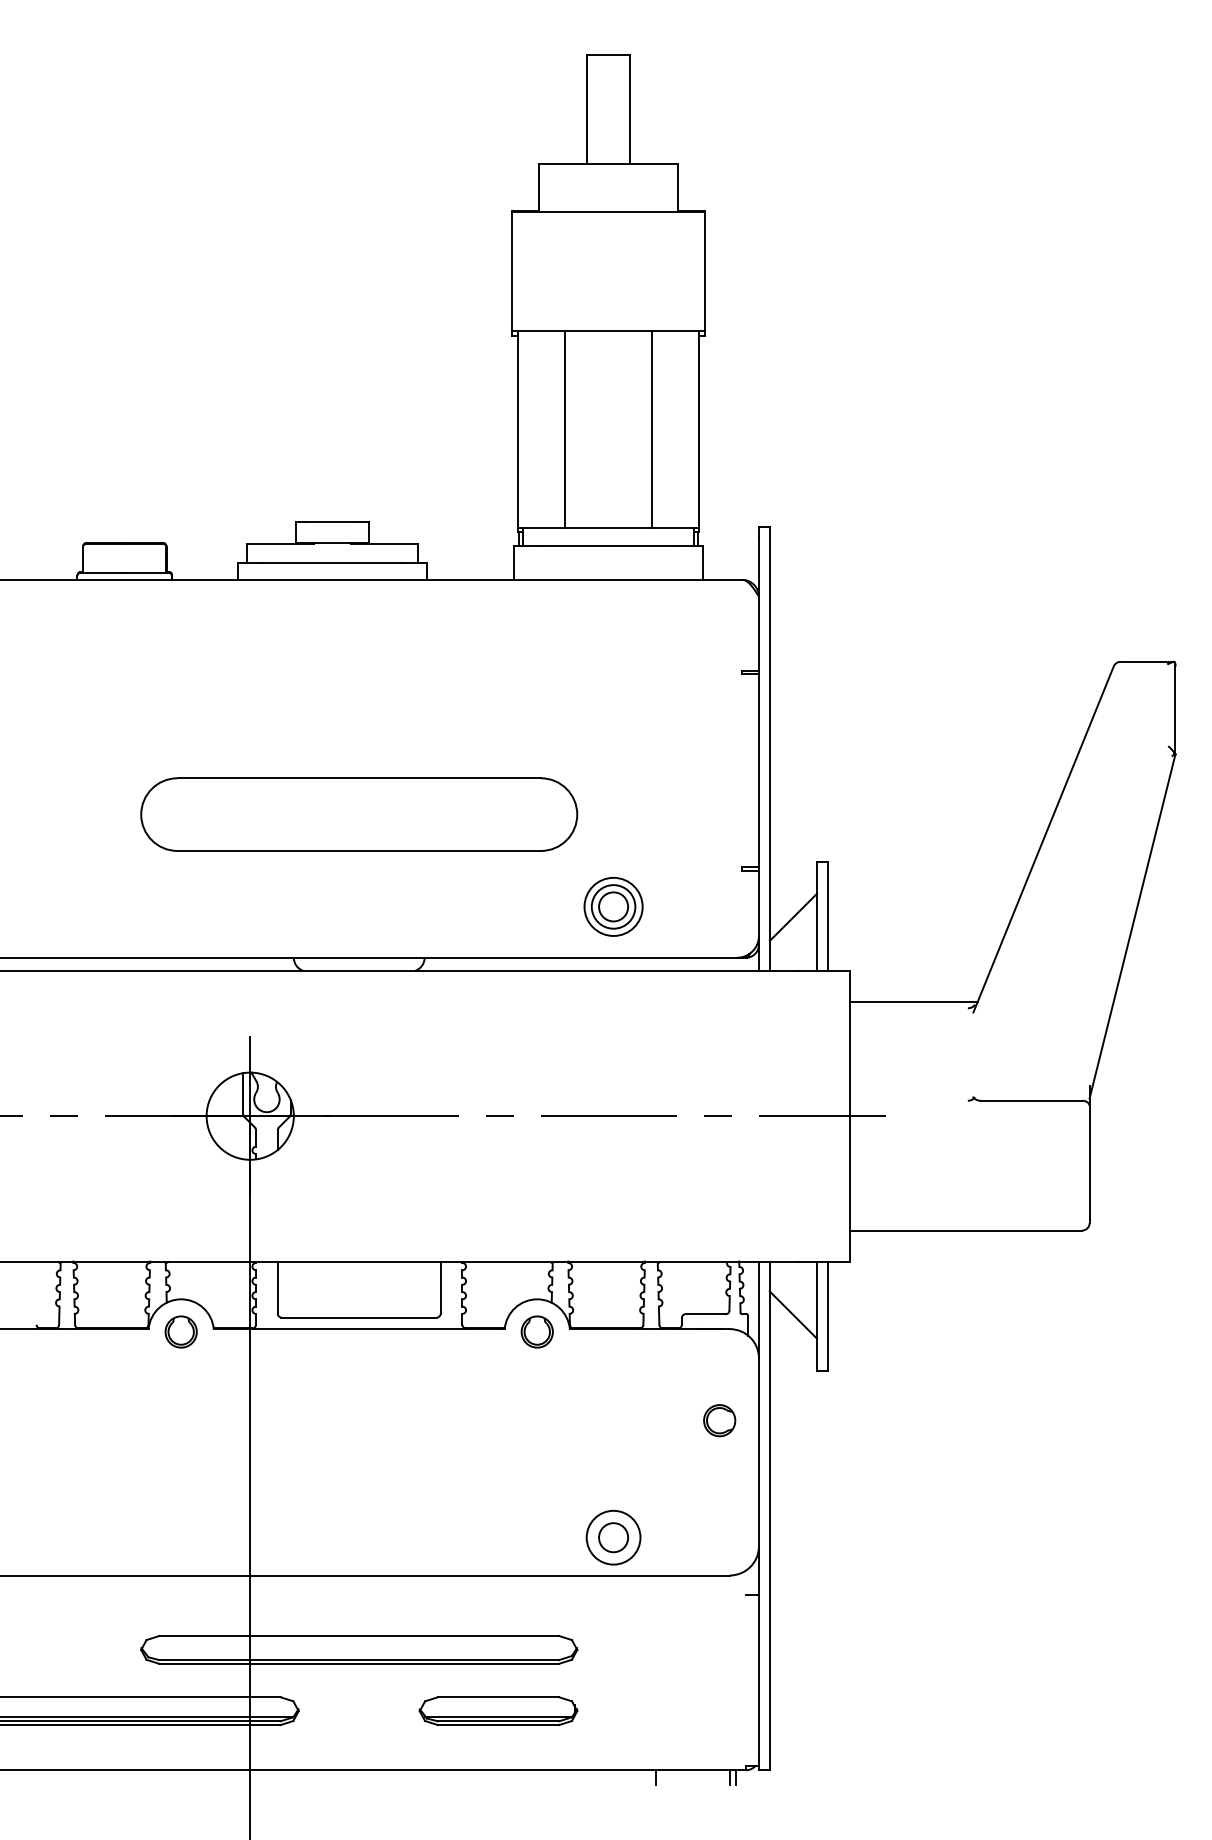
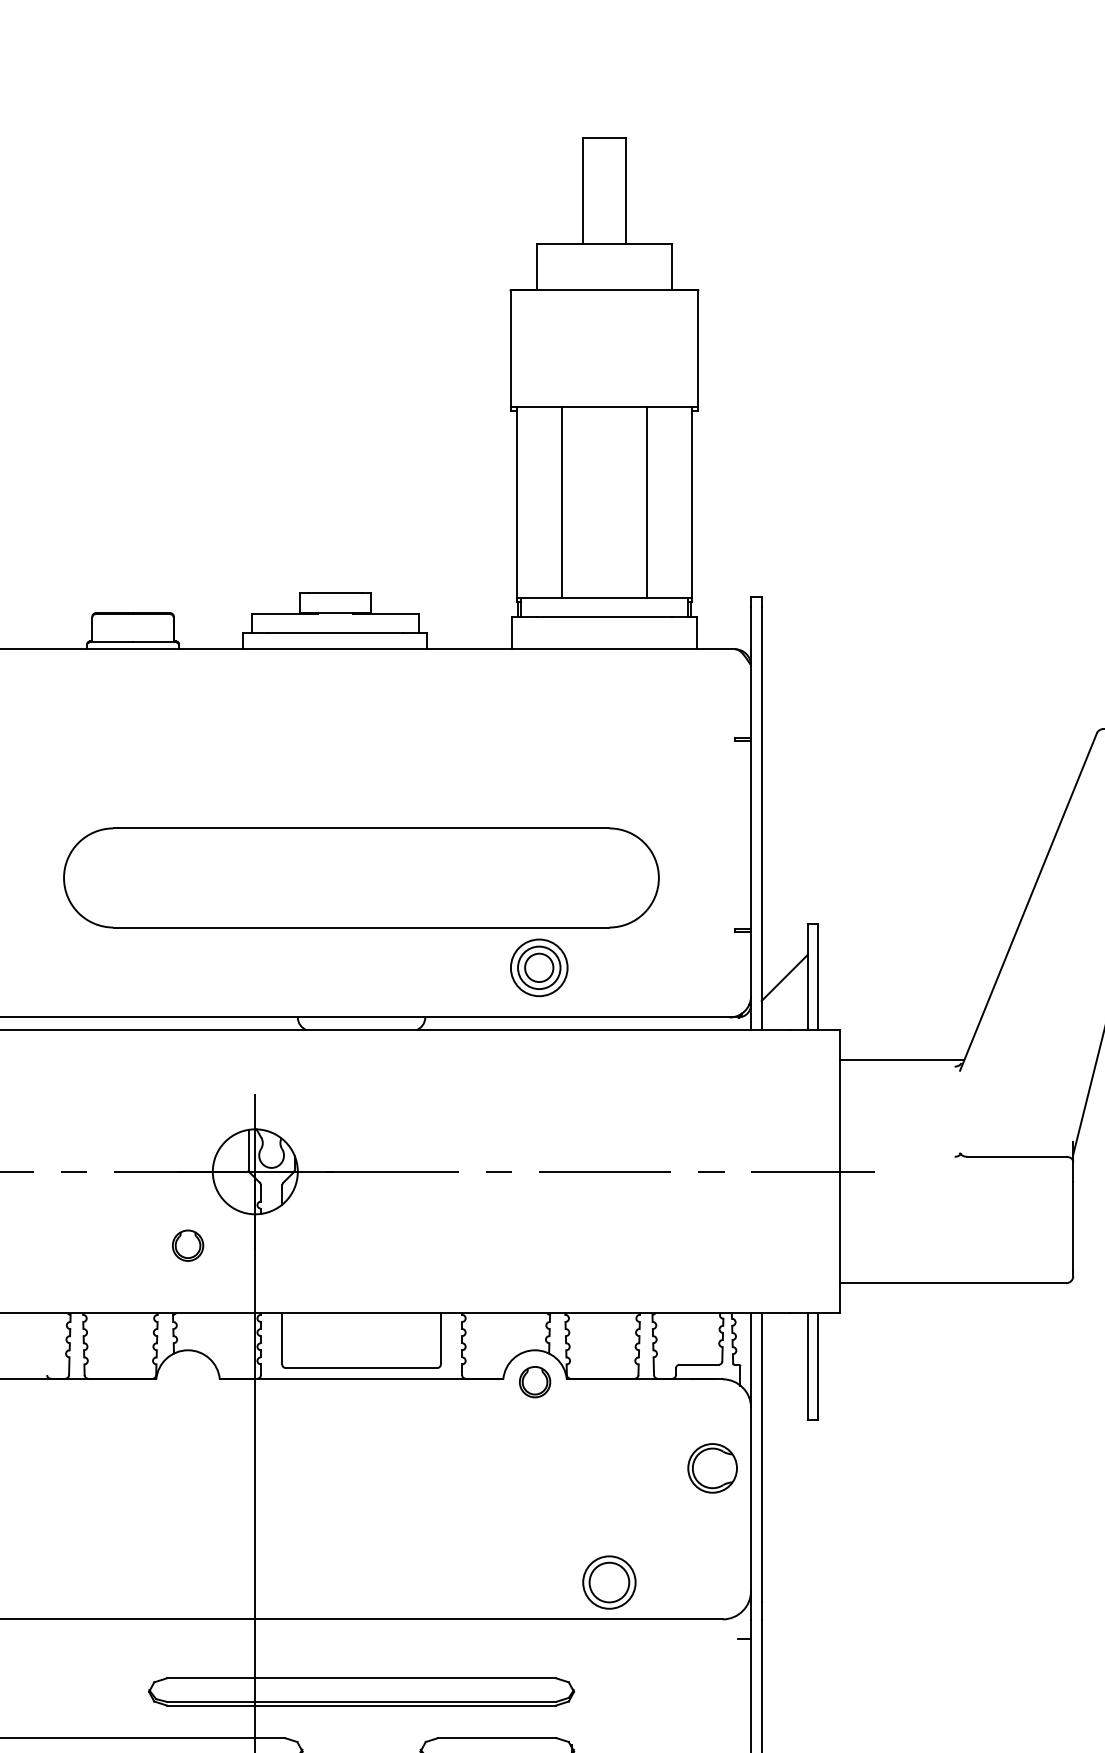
part: (359, 814) -> (361, 877), size x1.4
part: (613, 906) -> (539, 967), moved
line: (793, 1314) -> (784, 1365), removed
part: (180, 1331) -> (187, 1245), moved
part: (719, 1420) -> (712, 1468), size x1.6
circle: (613, 1537) -> (609, 1582), size x1.4

